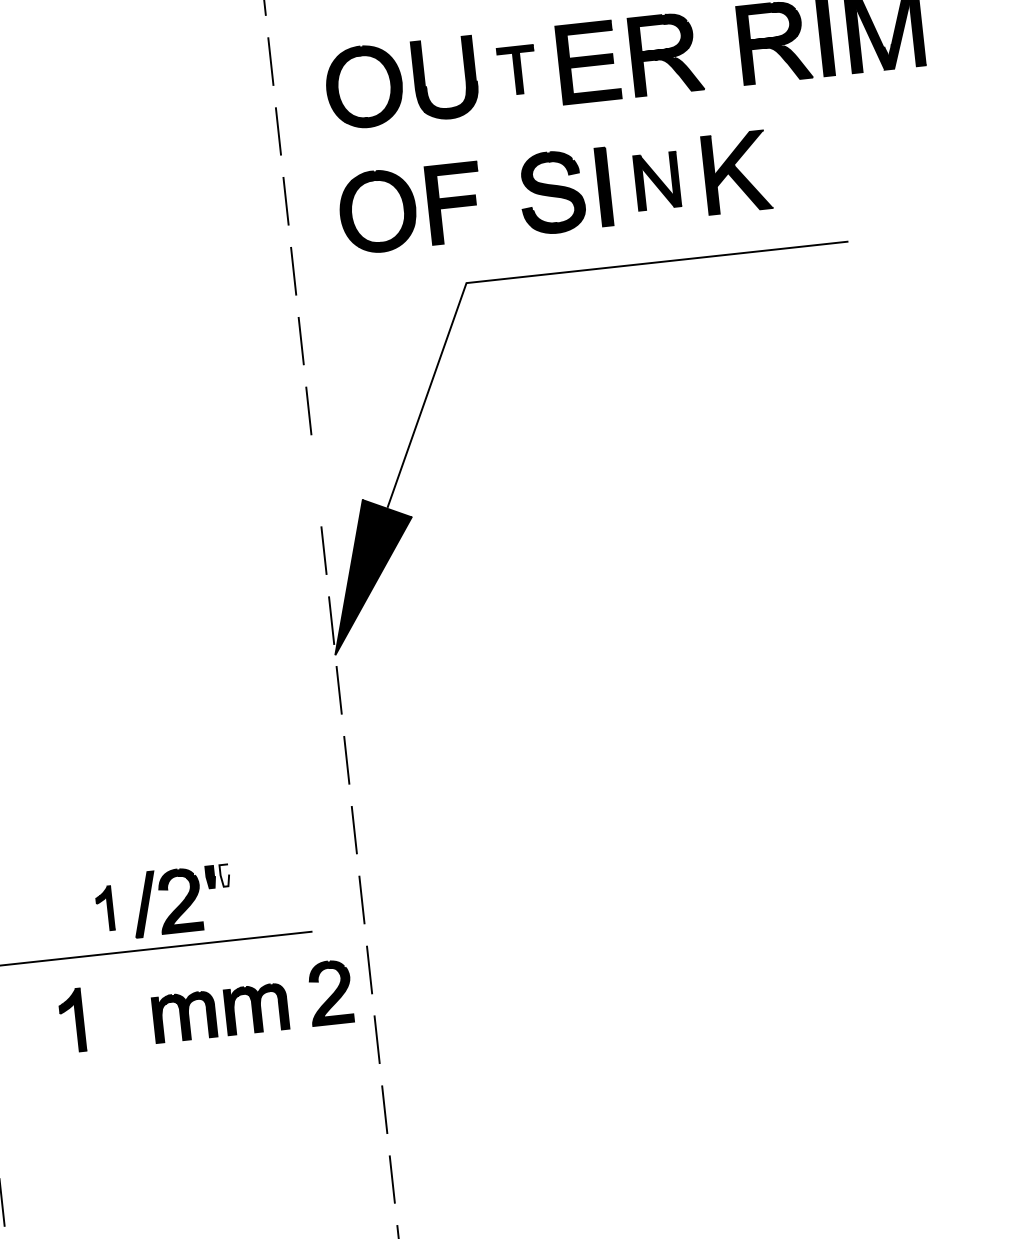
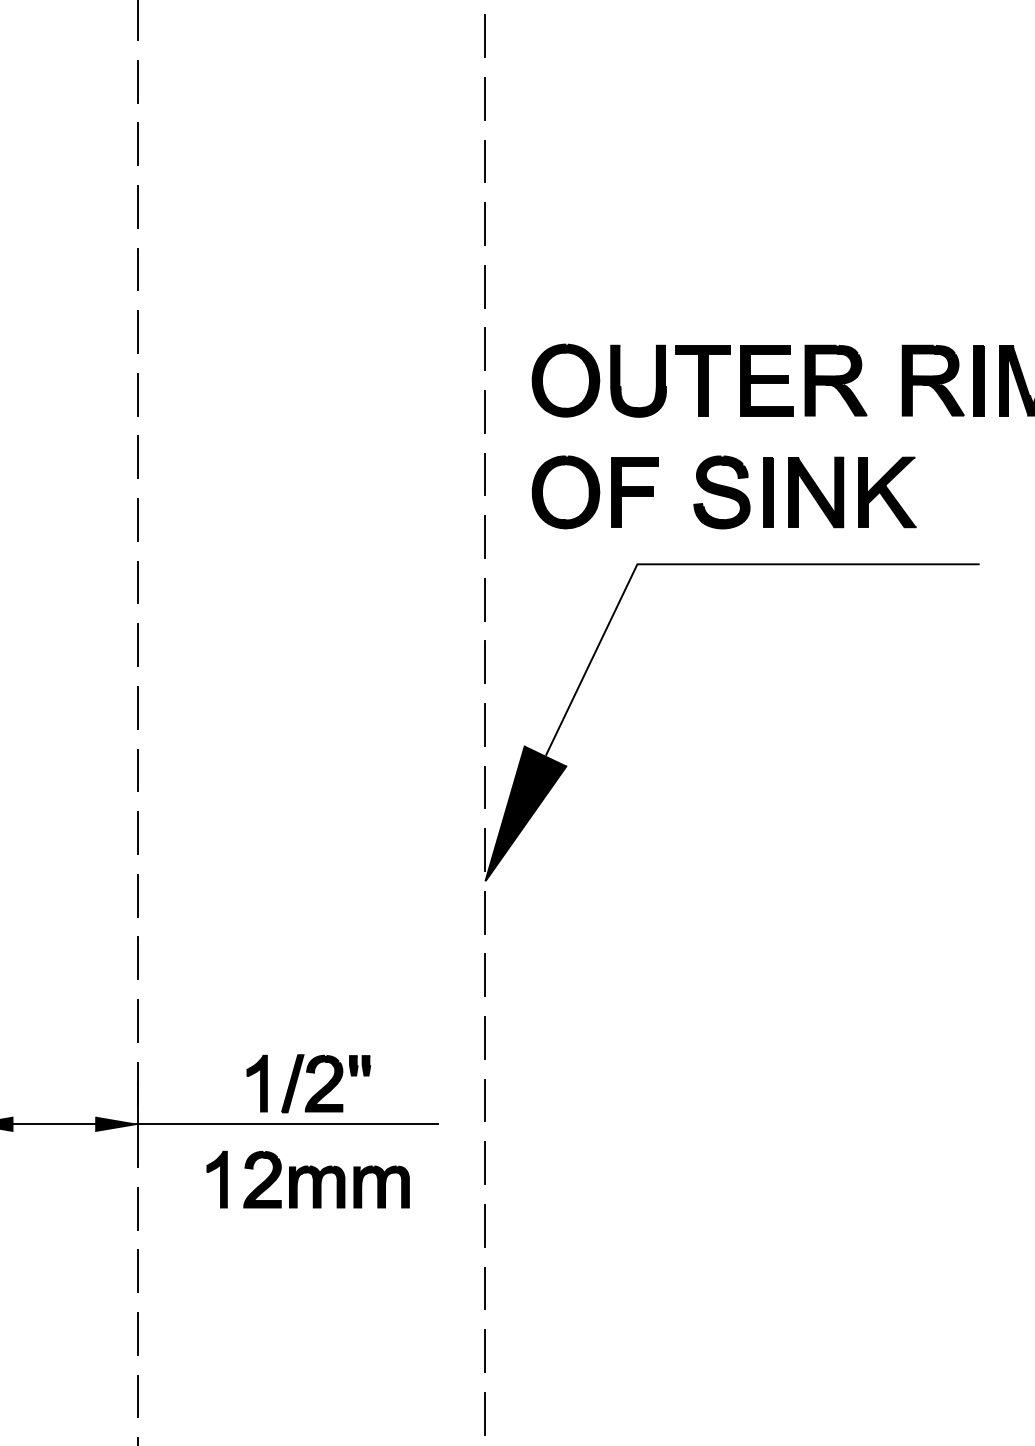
part: (516, 70) -> (702, 380), size x1.67
part: (657, 181) -> (816, 492), size x1.43
line: (316, 480) -> (485, 724), added
fill: (224, 875) -> (366, 1065), added
part: (104, 908) -> (256, 1083), size x1.43
part: (330, 992) -> (262, 1179), moved

